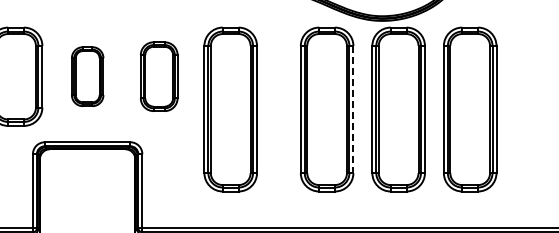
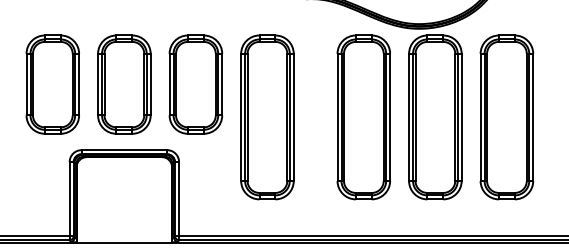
part: (87, 76) -> (124, 84), size x1.67
part: (158, 76) -> (195, 84), size x1.43
line: (353, 109) -> (390, 117), dashed -> solid

